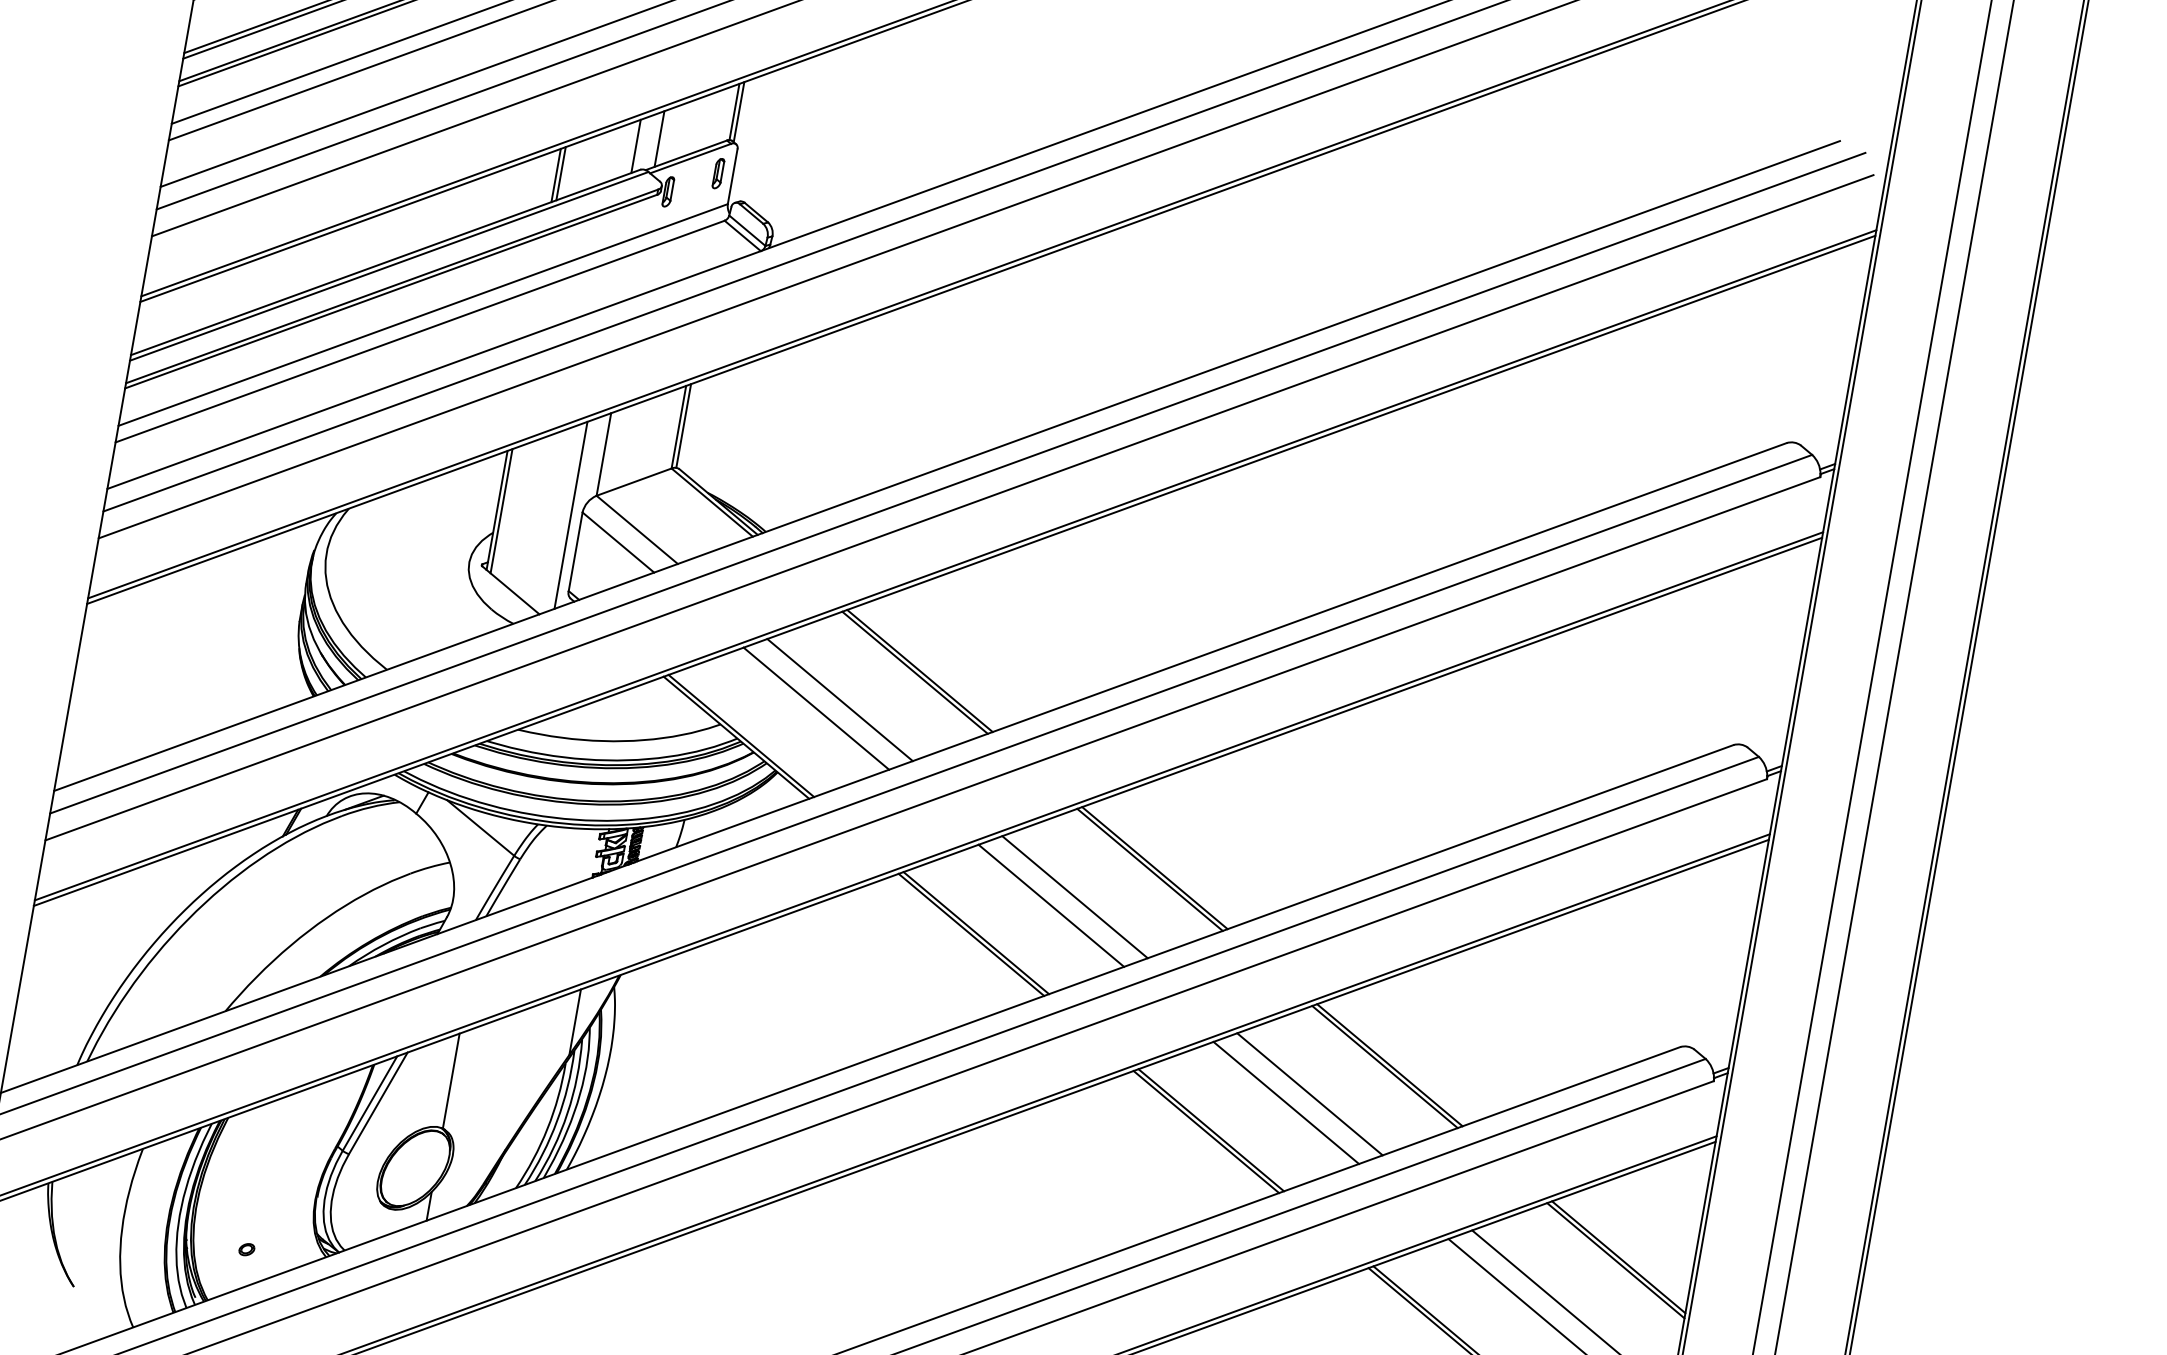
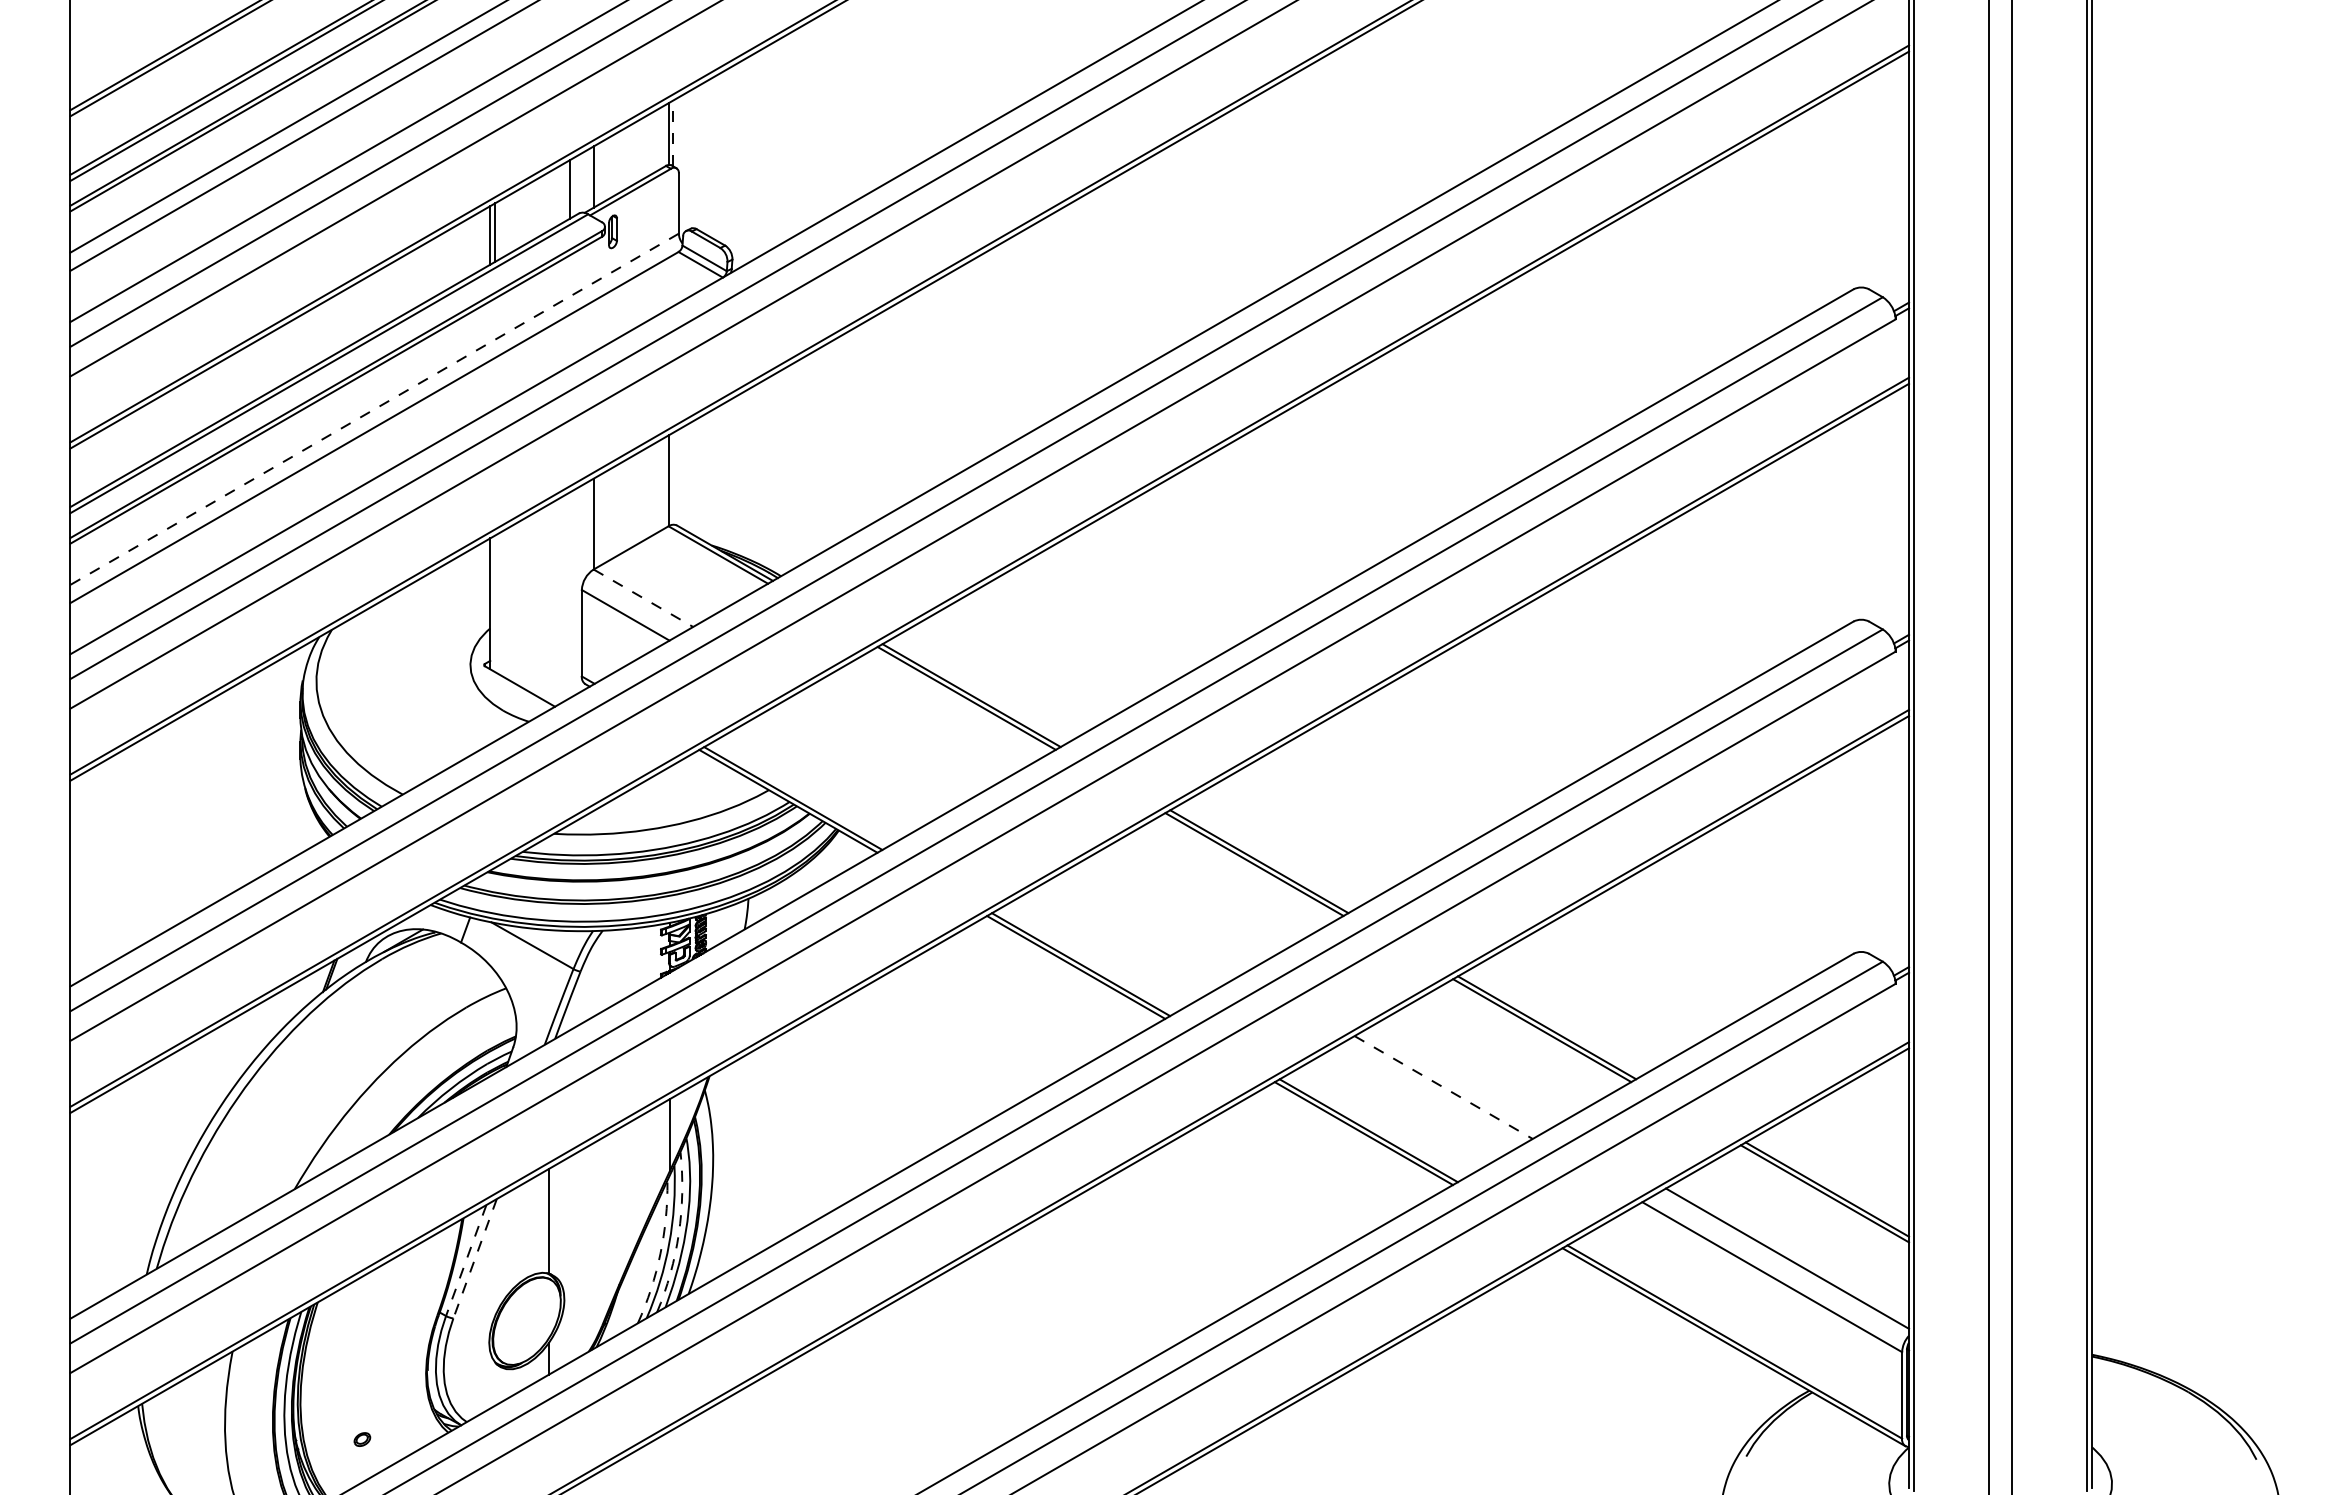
line: (739, 111) -> (673, 132), solid -> dashed
part: (718, 173) -> (662, 202), removed
line: (423, 315) -> (374, 409), solid -> dashed
line: (683, 425) -> (673, 478), removed
line: (501, 510) -> (495, 603), removed
line: (571, 515) -> (570, 595), removed
line: (637, 530) -> (643, 598), solid -> dashed
line: (839, 699) -> (891, 741), removed
line: (816, 708) -> (868, 754), removed
line: (1074, 896) -> (1179, 907), removed
line: (1051, 904) -> (1155, 920), removed
line: (1310, 1094) -> (1467, 1073), removed
line: (1286, 1102) -> (1443, 1087), solid -> dashed
line: (377, 1103) -> (474, 1259), solid -> dashed
line: (370, 1104) -> (466, 1261), solid -> dashed
arc: (567, 1113) -> (678, 1233), solid -> dashed
arc: (547, 1128) -> (660, 1253), solid -> dashed

